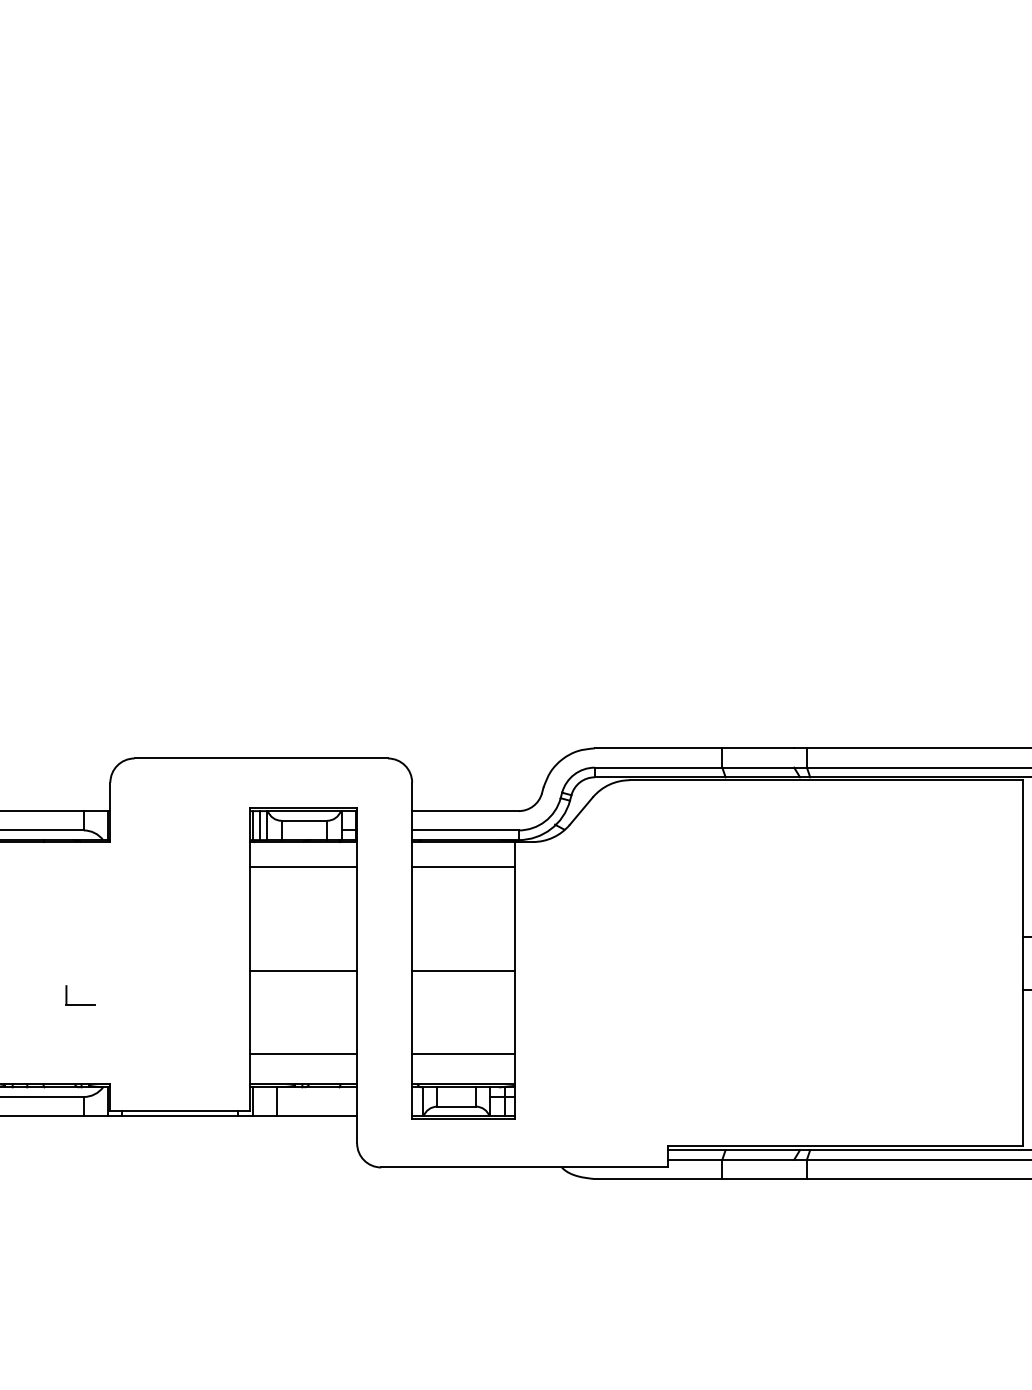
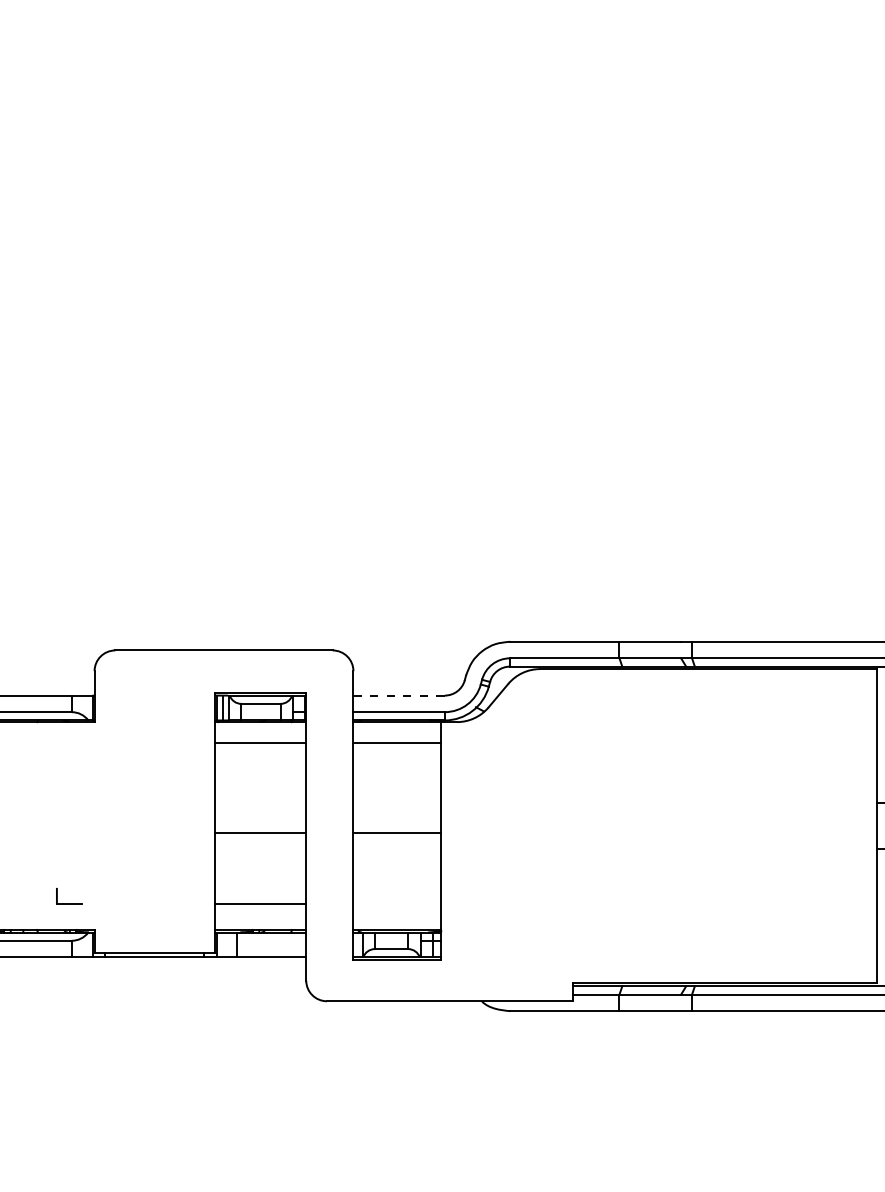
line: (465, 811) -> (399, 695), solid -> dashed
part: (81, 1003) -> (69, 903), moved
line: (463, 1054) -> (397, 904), removed

